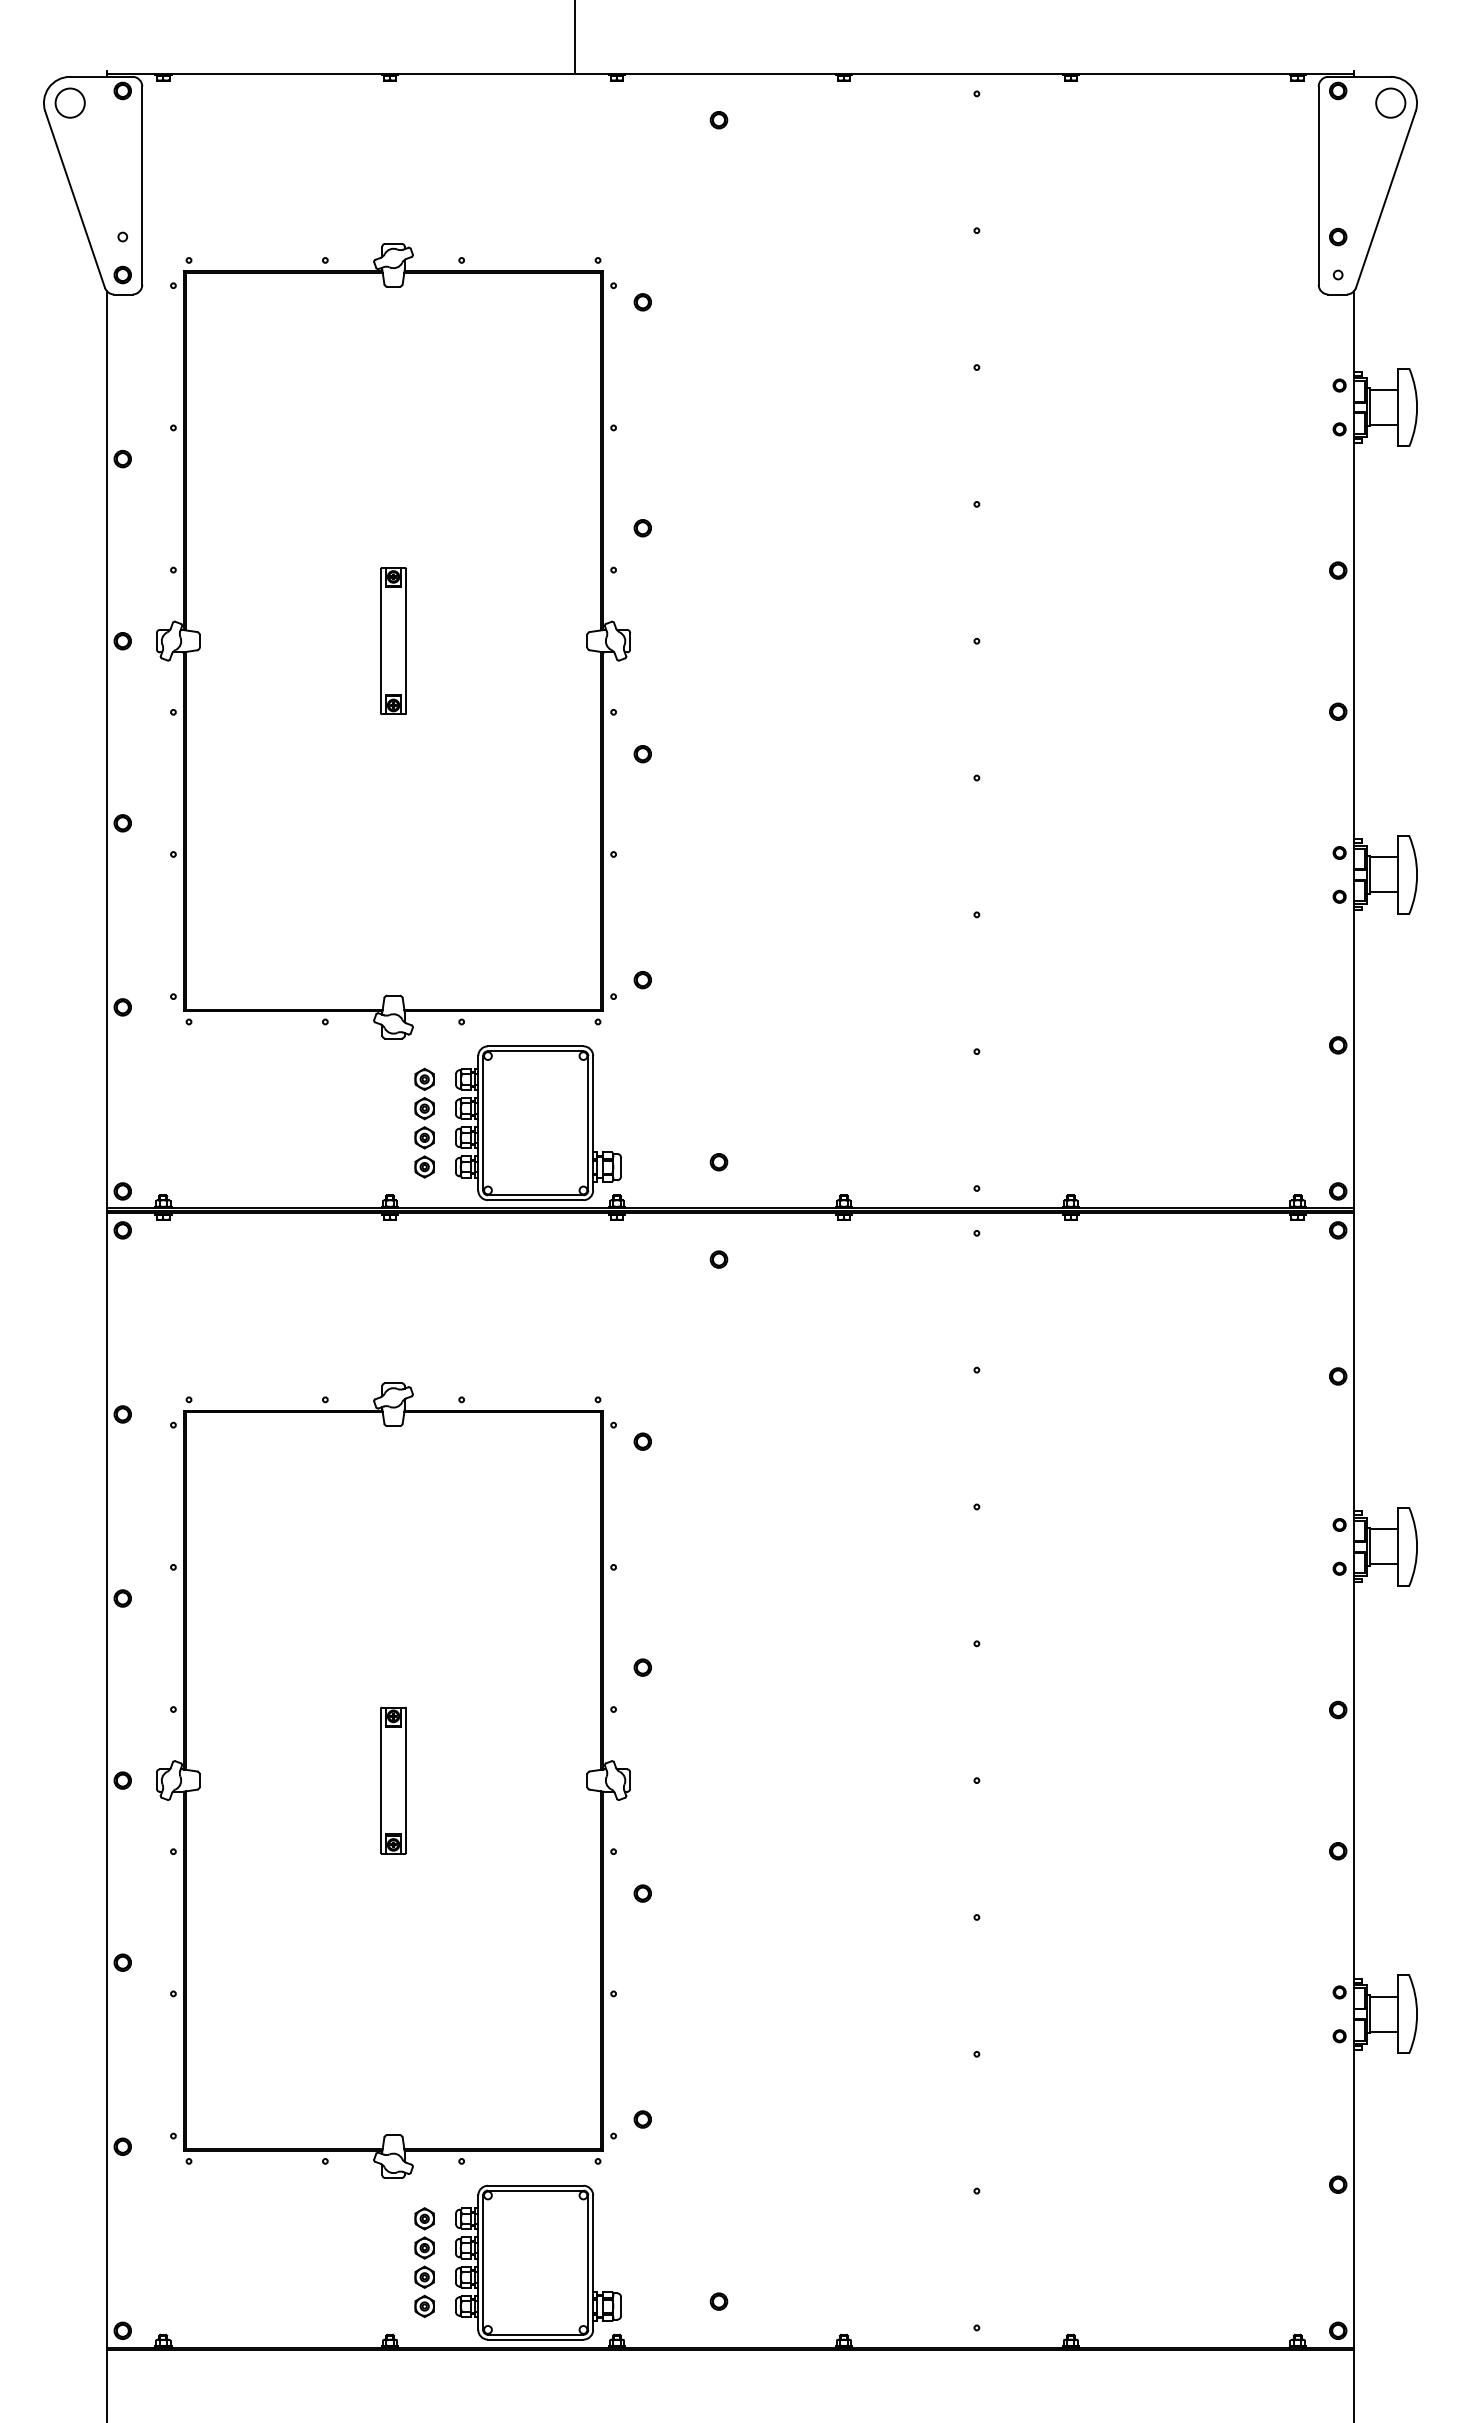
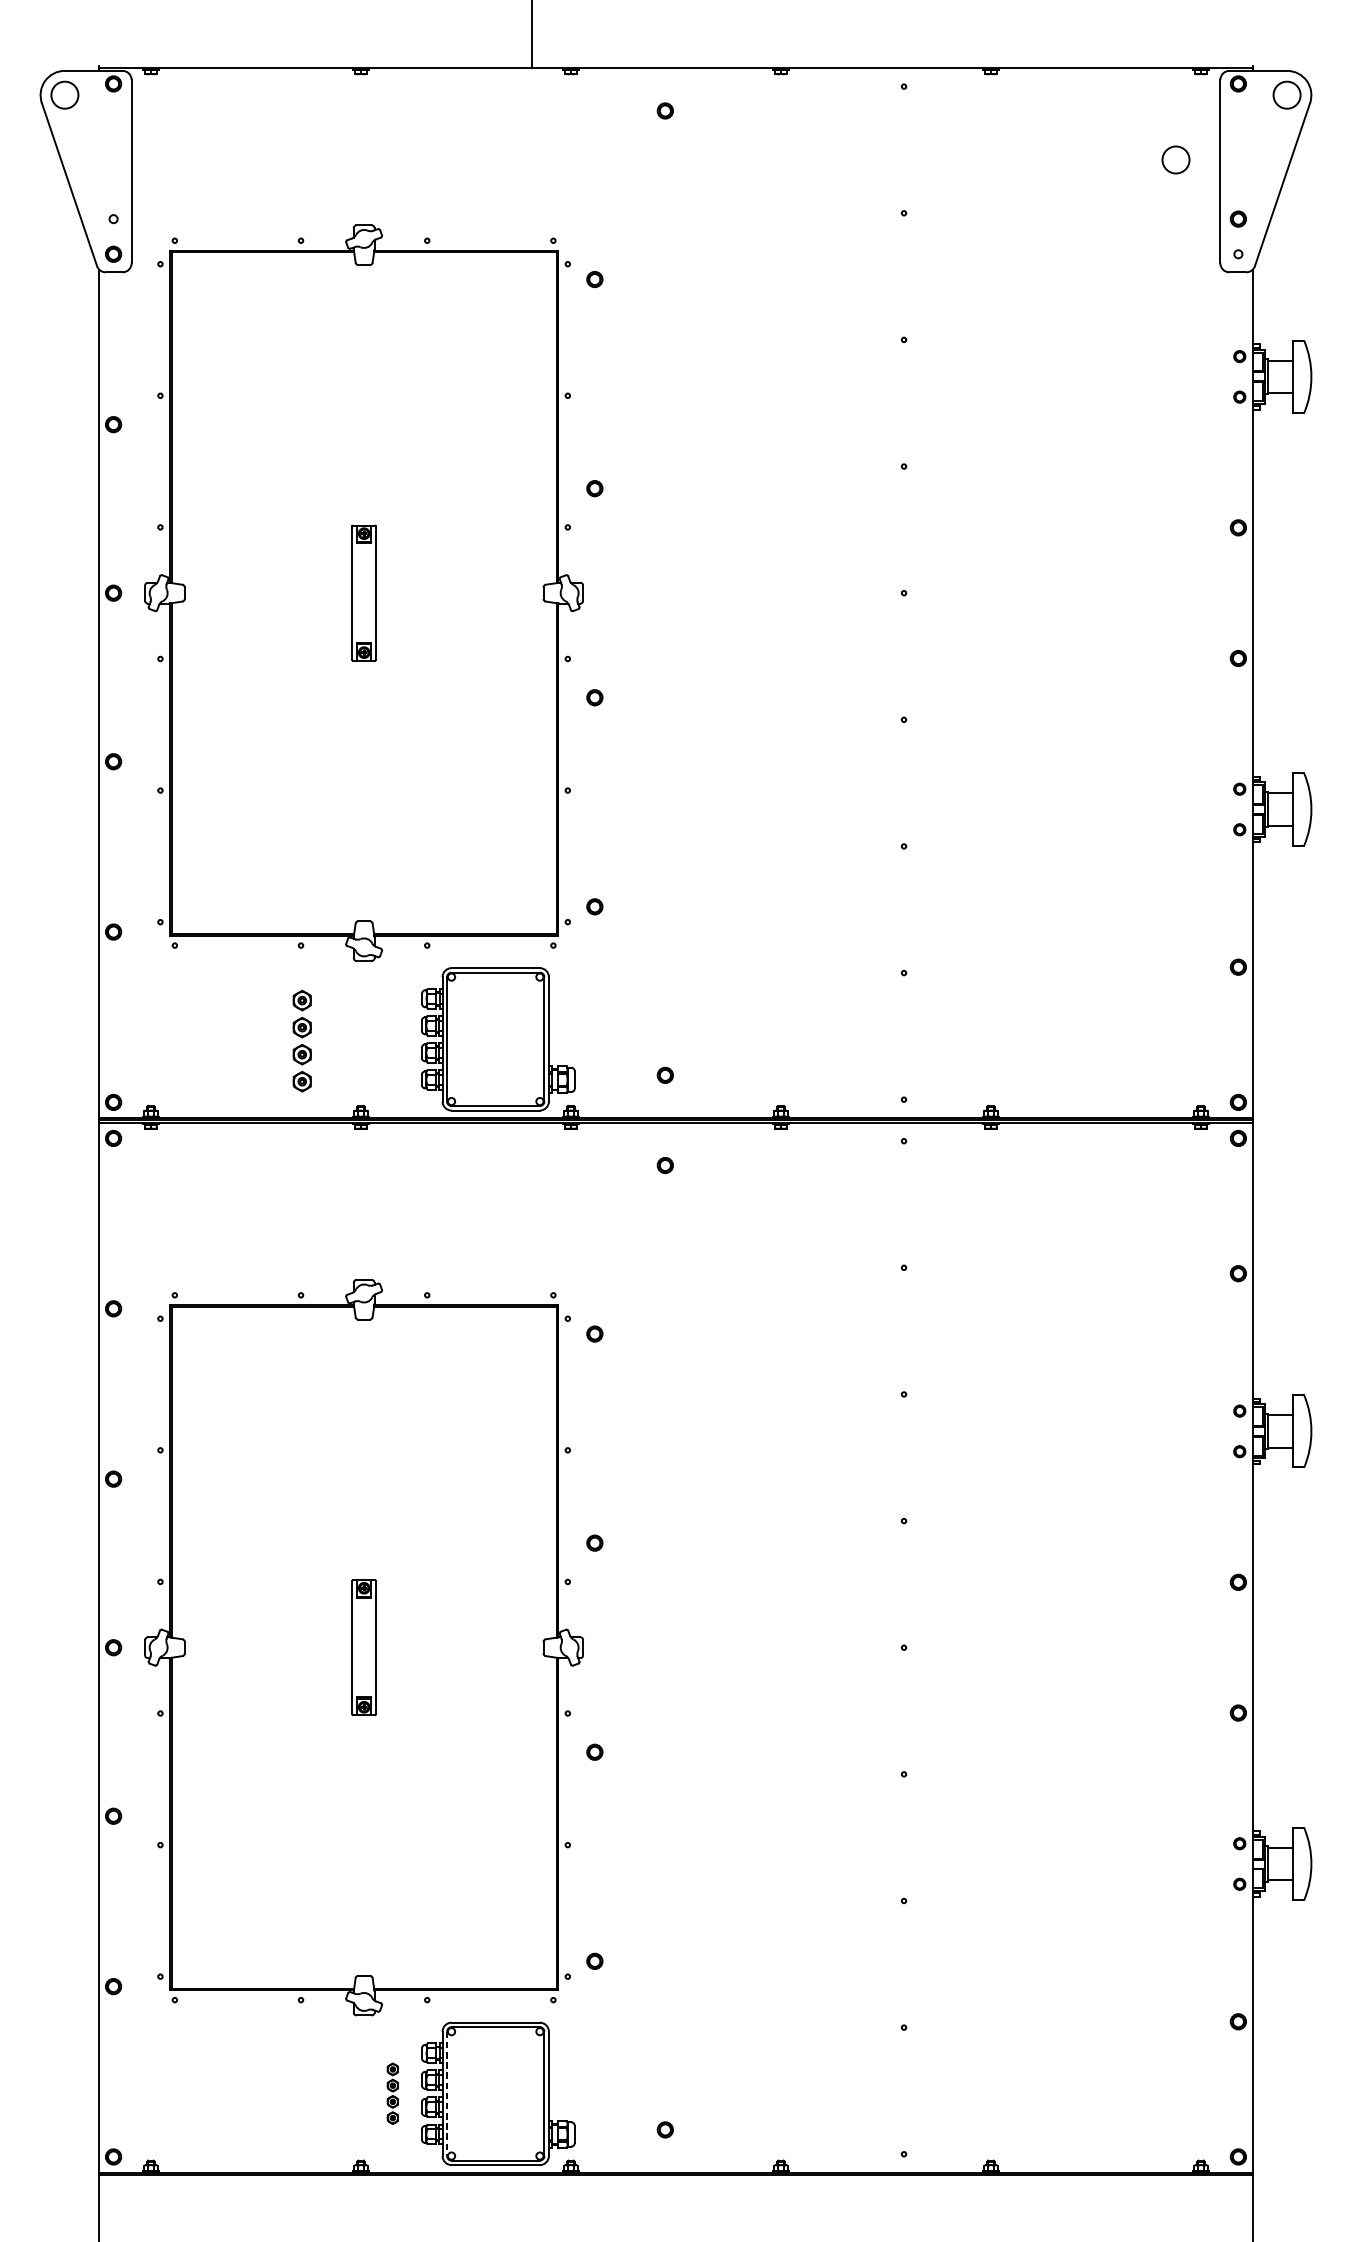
circle: (1270, 172) -> (1175, 159), added
part: (424, 1122) -> (302, 1040), moved
part: (424, 2262) -> (392, 2093), size x0.6
line: (483, 2263) -> (447, 2094), solid -> dashed

